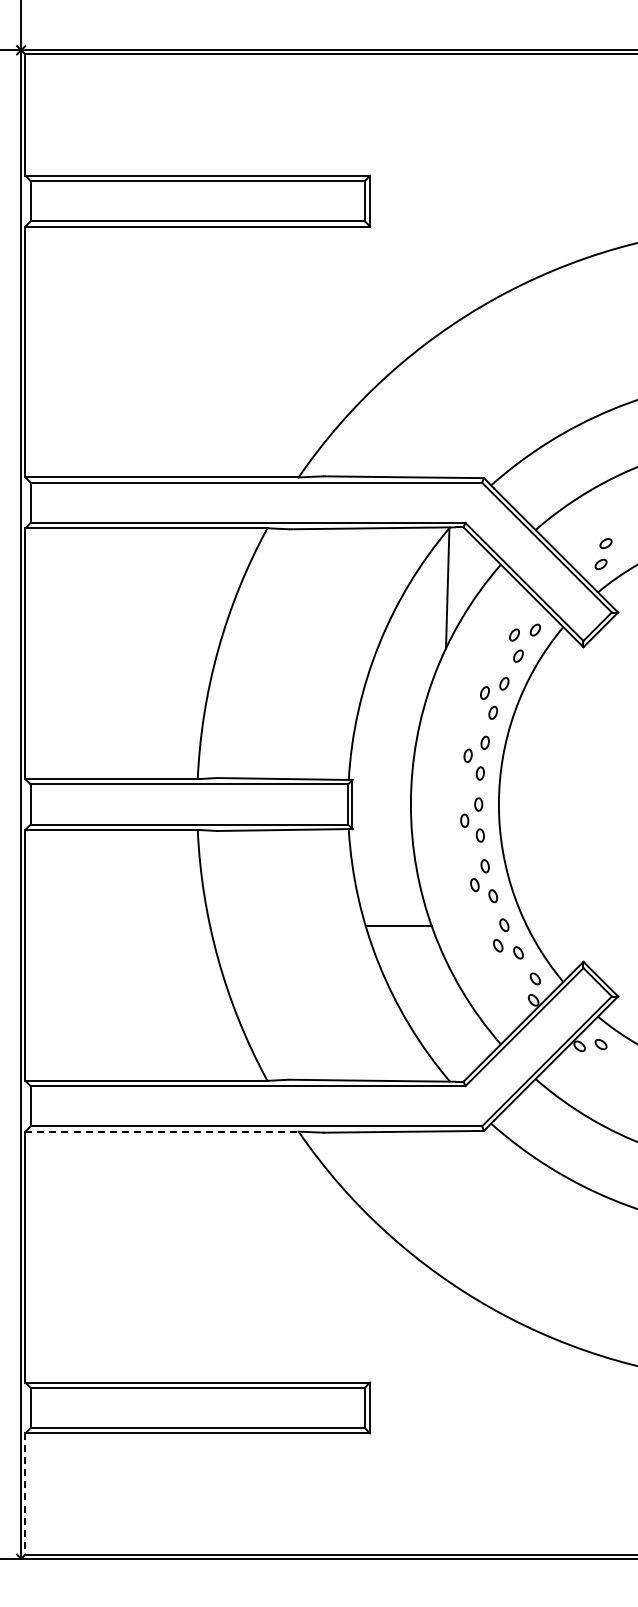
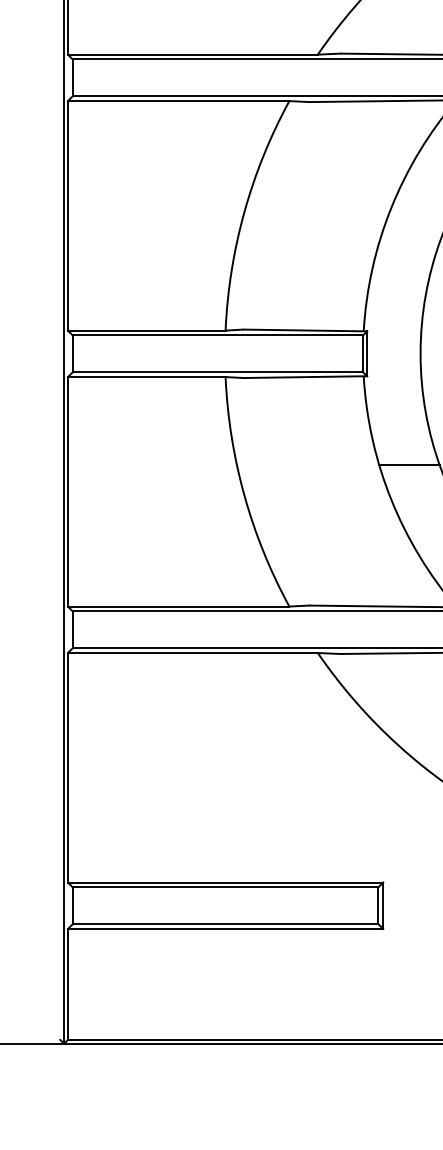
line: (161, 1131) -> (192, 652), dashed -> solid
line: (25, 1493) -> (68, 984), dashed -> solid

